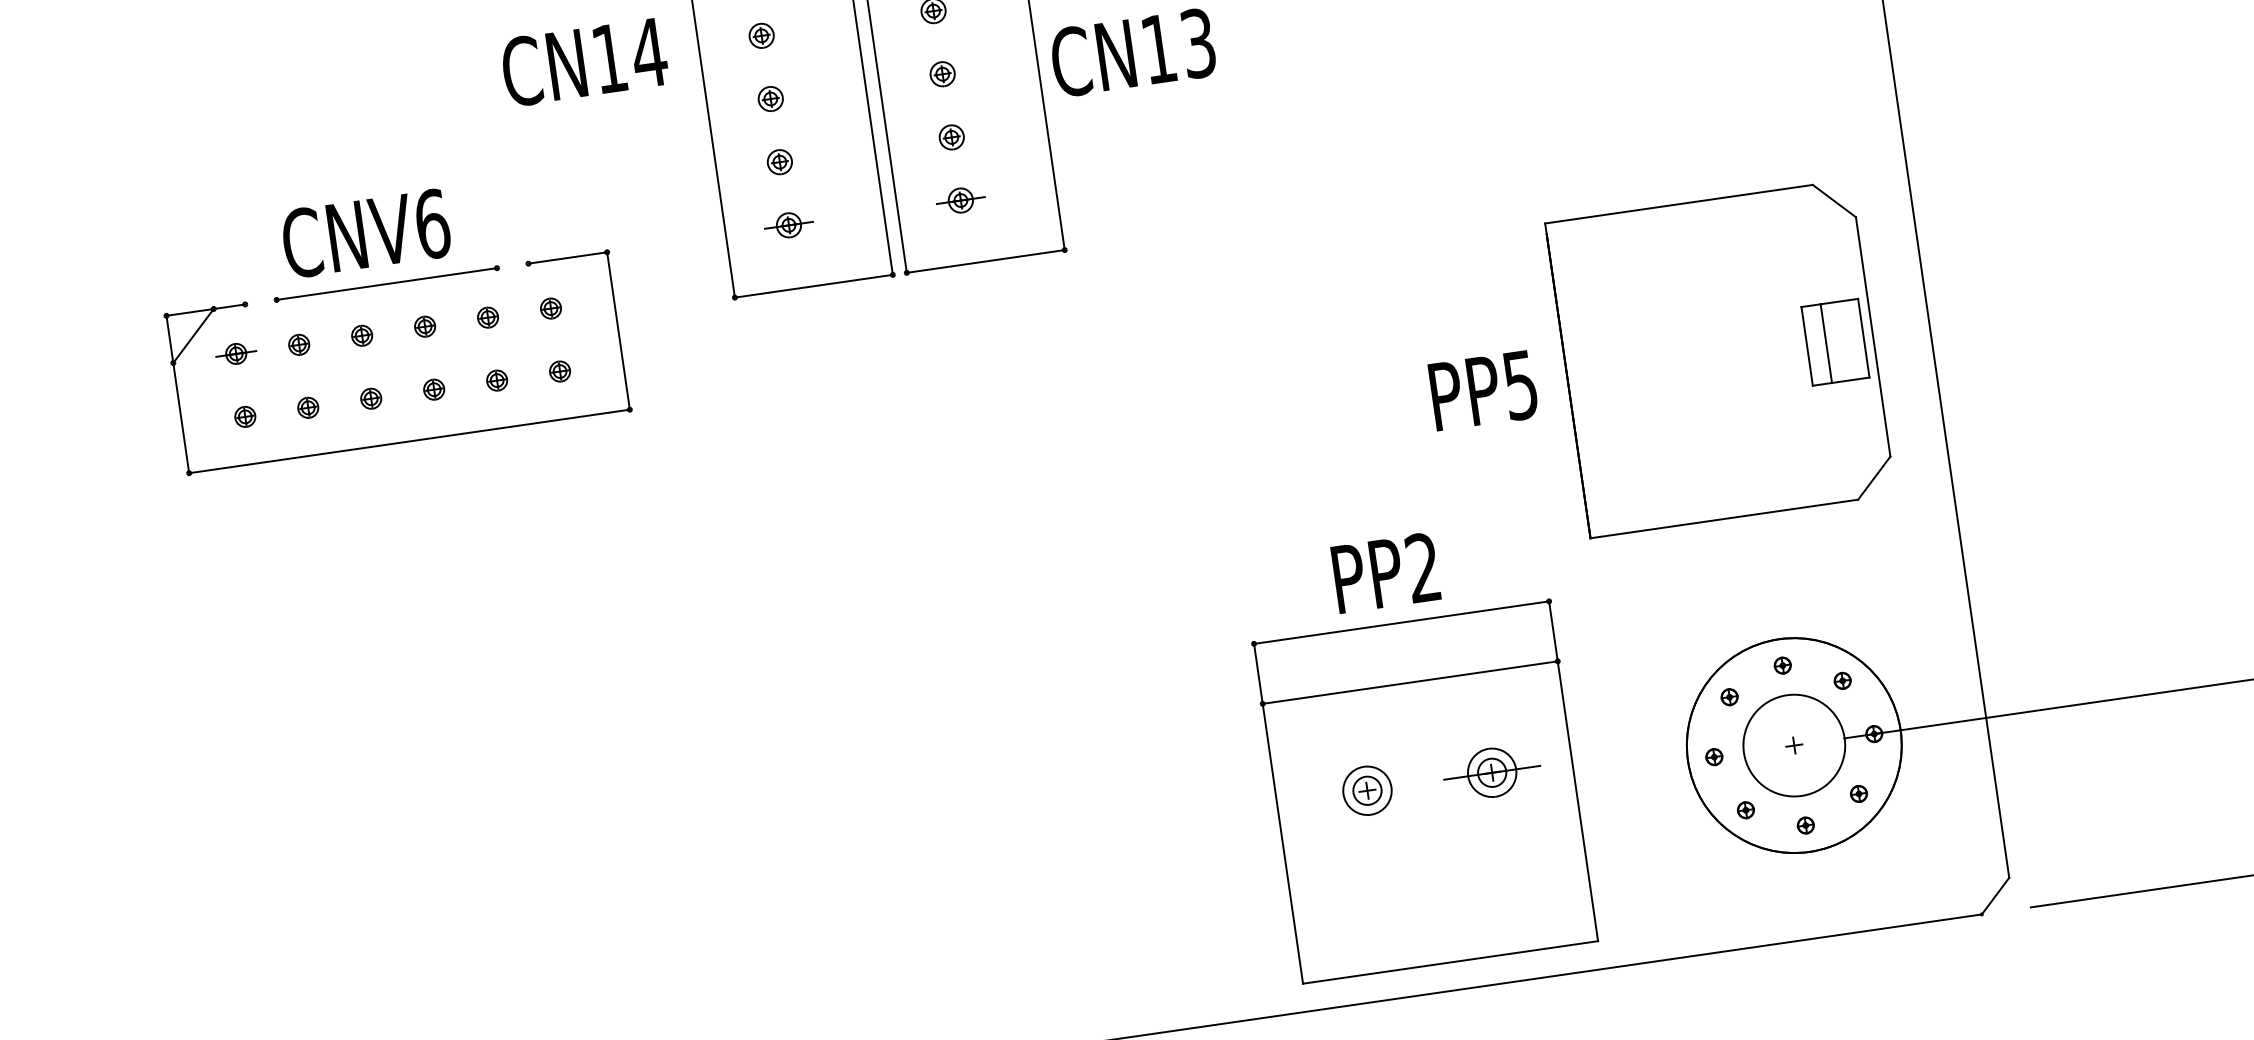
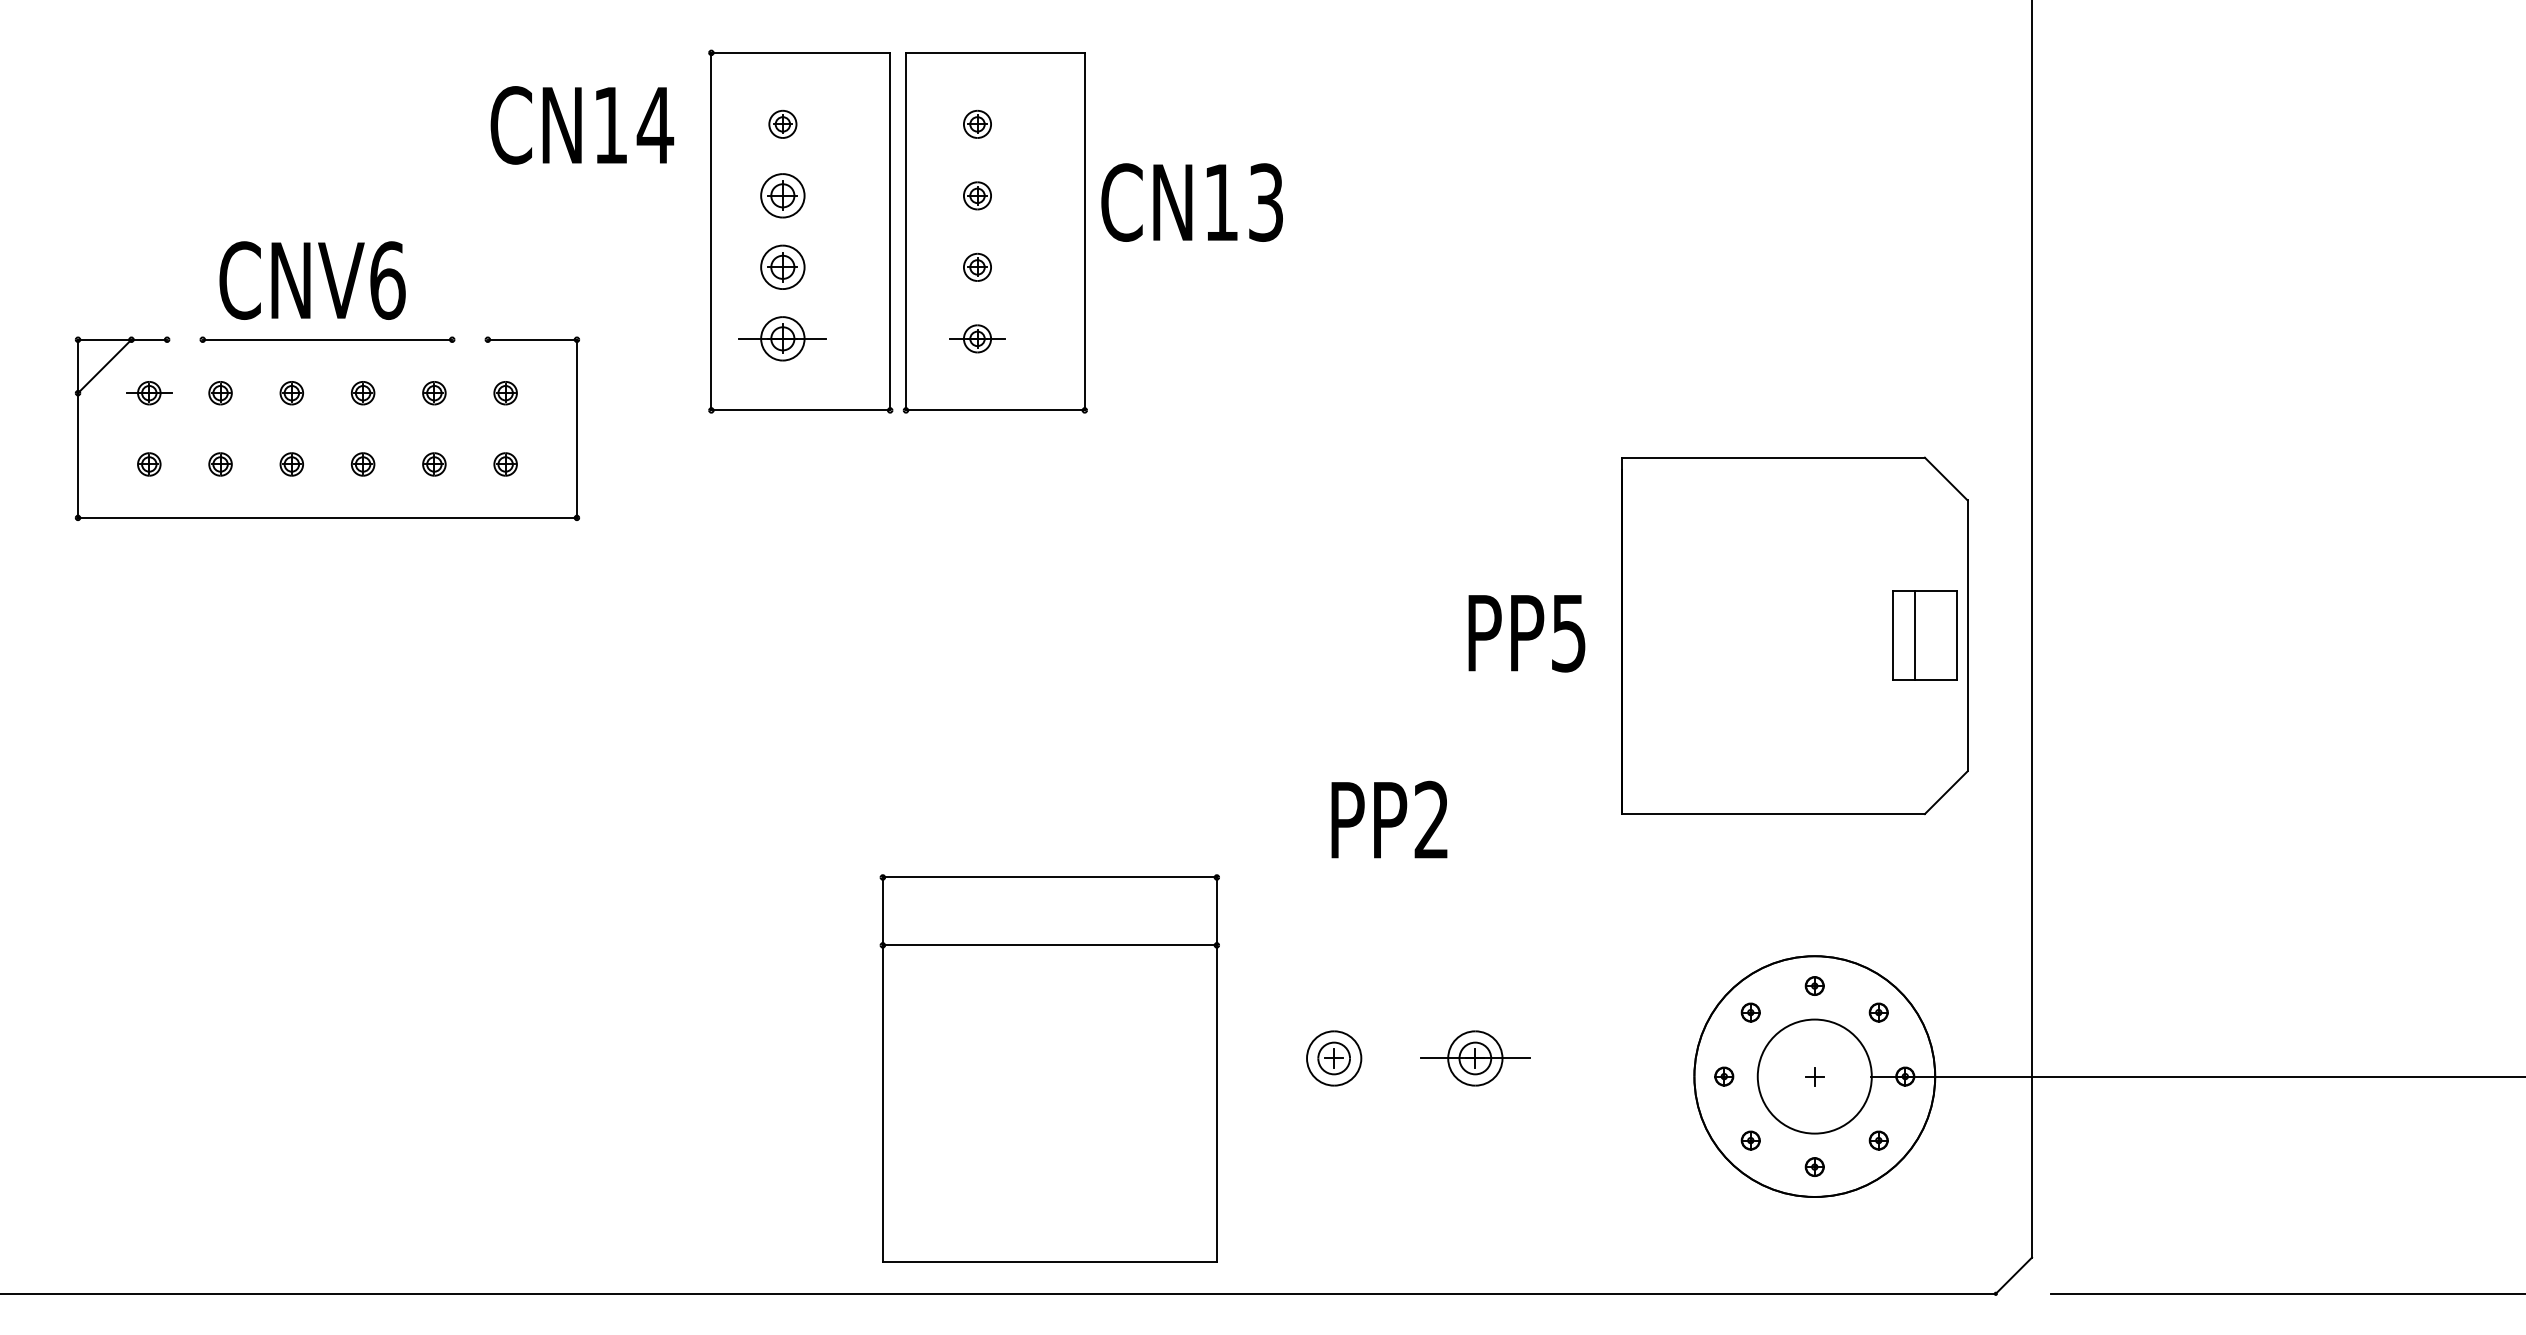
part: (770, 98) -> (782, 195), size x1.6
part: (779, 162) -> (782, 267), size x1.6
part: (788, 225) -> (782, 338), size x1.6
part: (1425, 791) -> (1049, 1068), moved

